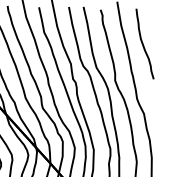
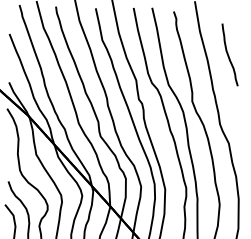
part: (144, 43) -> (229, 54), size x0.7

